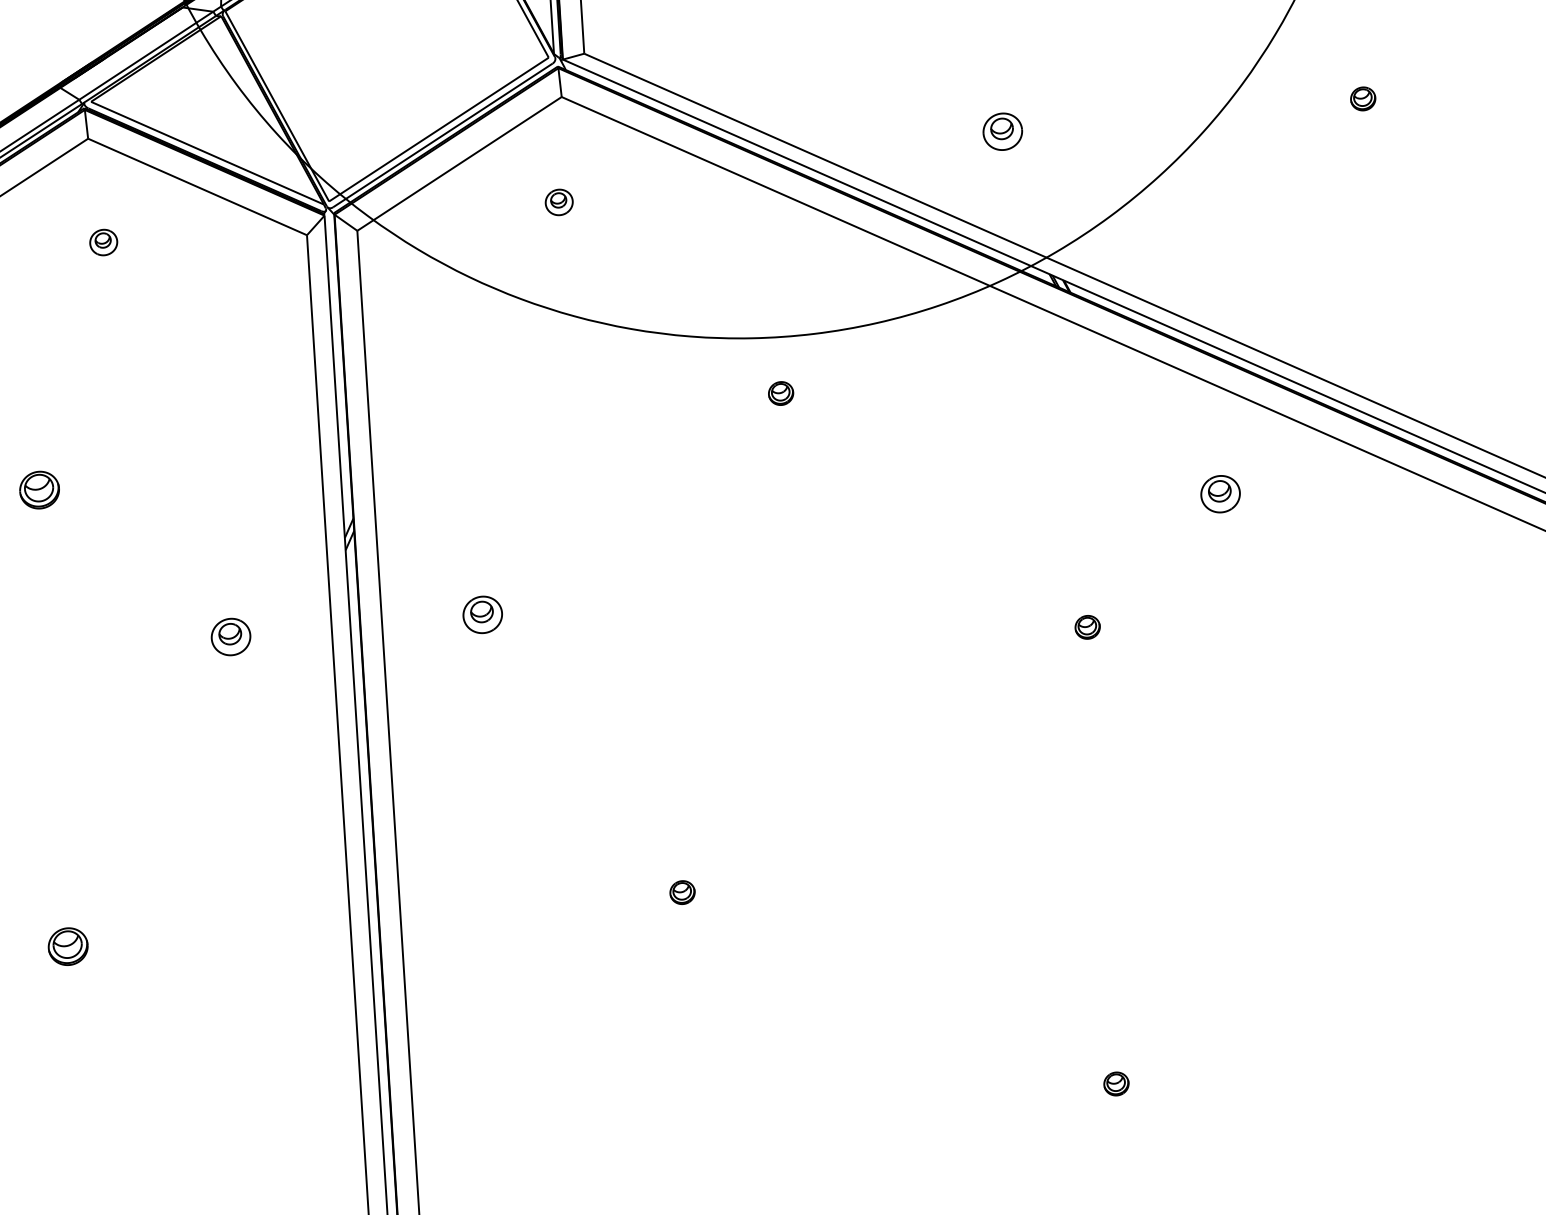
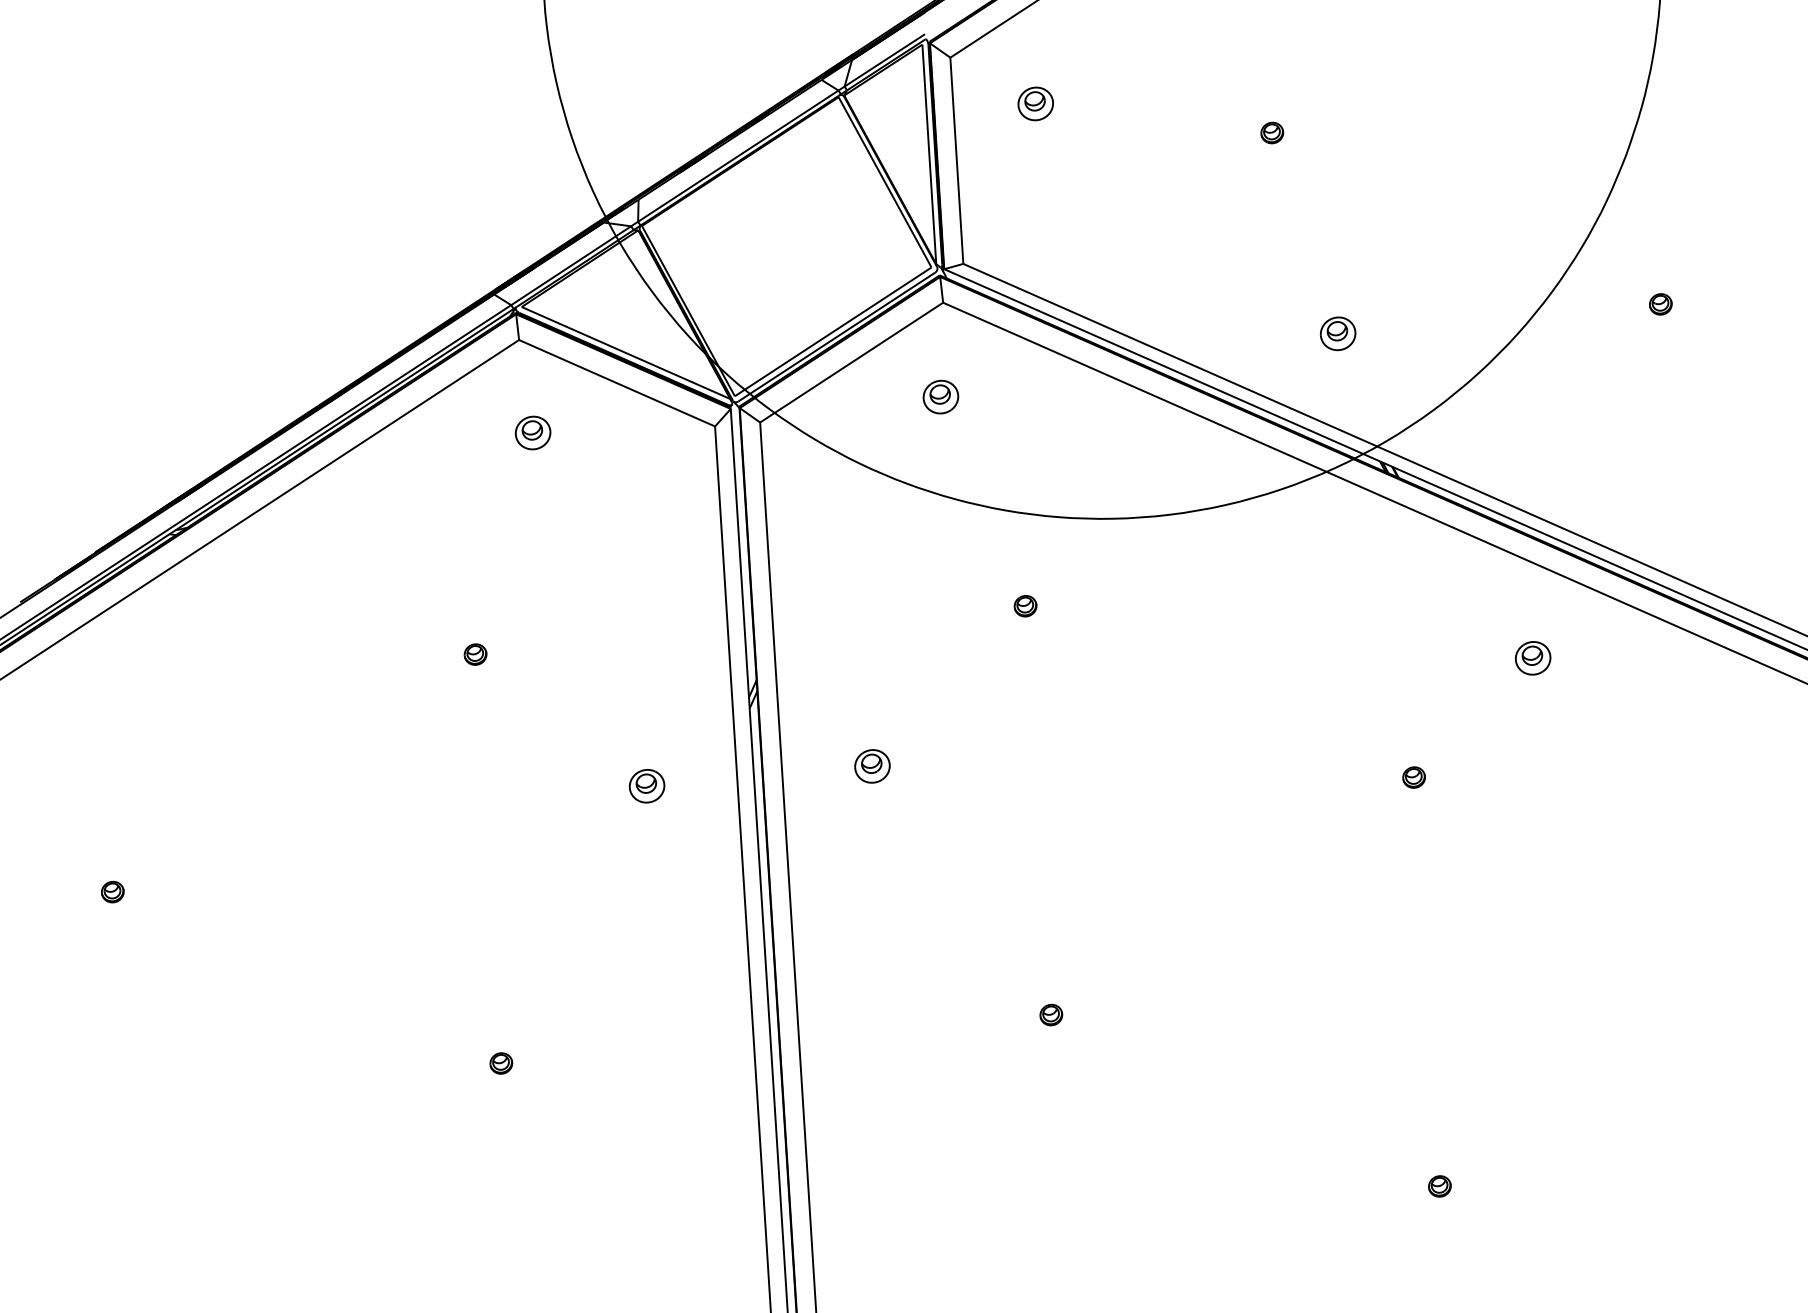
part: (558, 201) -> (940, 396), size x1.43
part: (103, 241) -> (532, 432), size x1.43
part: (780, 393) -> (1025, 606), moved
part: (39, 489) -> (475, 654), size x0.62
part: (68, 946) -> (501, 1063), size x0.62

